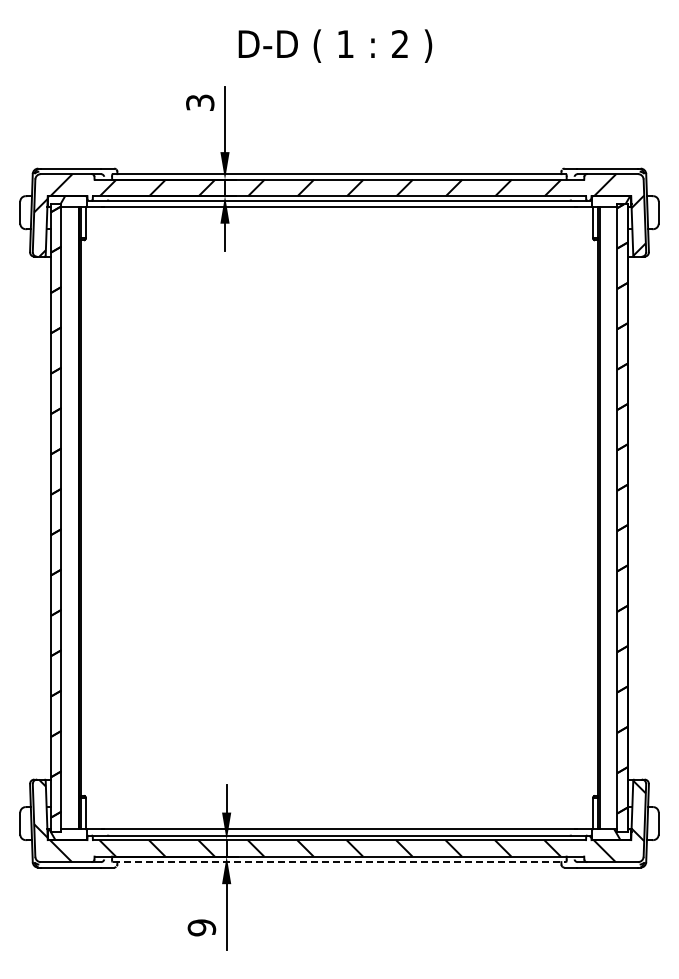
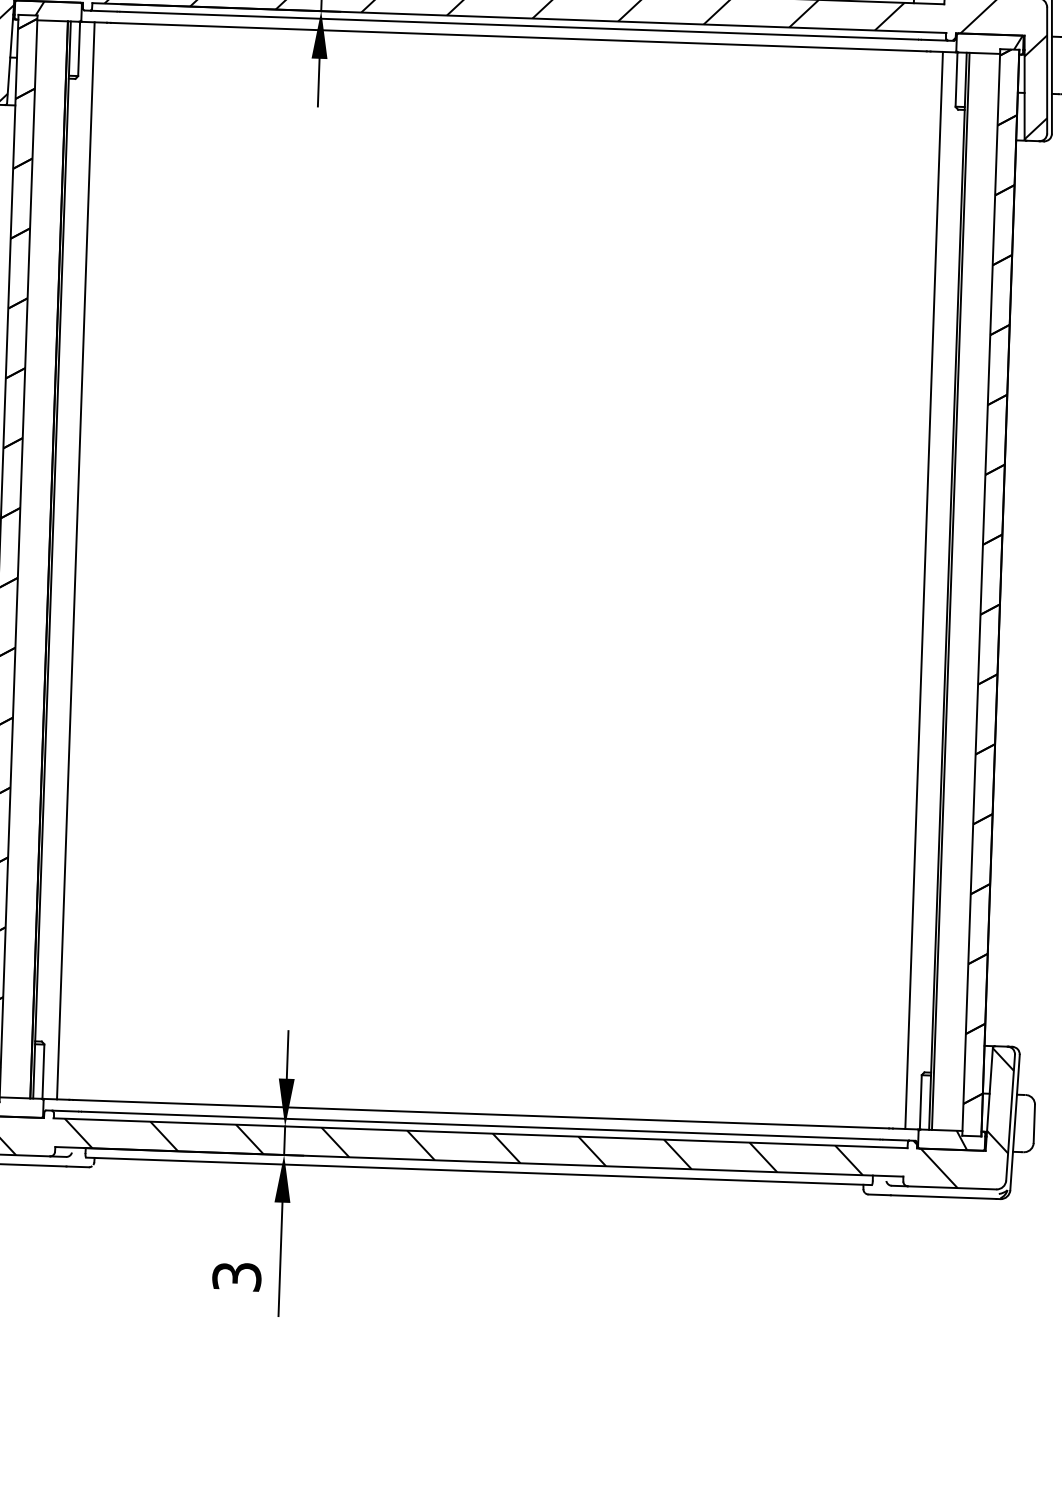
line: (94, 518) -> (75, 561), added
line: (584, 518) -> (924, 591), added
line: (339, 862) -> (479, 1172), dashed -> solid
text: (201, 927) -> (236, 1276), 9 -> 3

